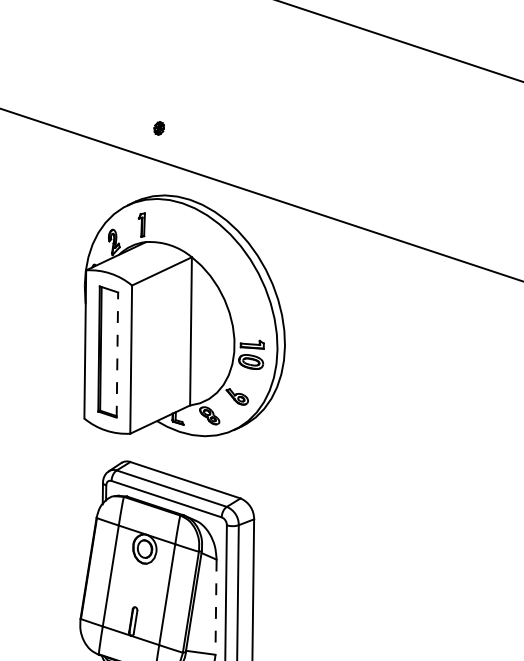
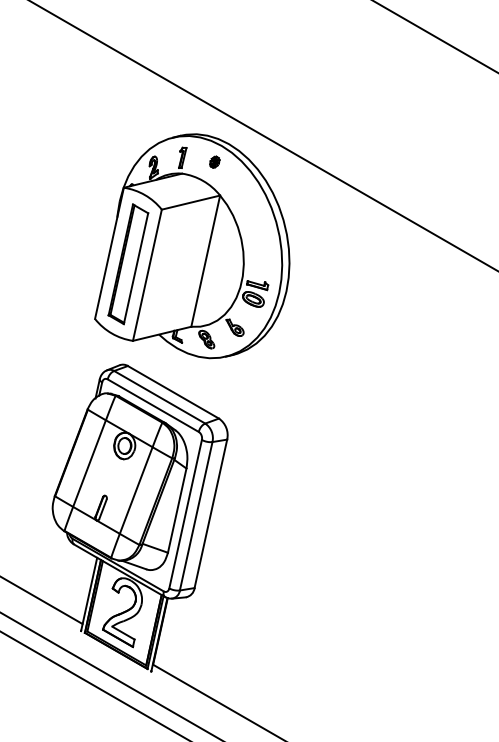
part: (158, 127) -> (214, 161), moved
line: (117, 354) -> (136, 268), dashed -> solid
line: (216, 608) -> (177, 511), dashed -> solid

